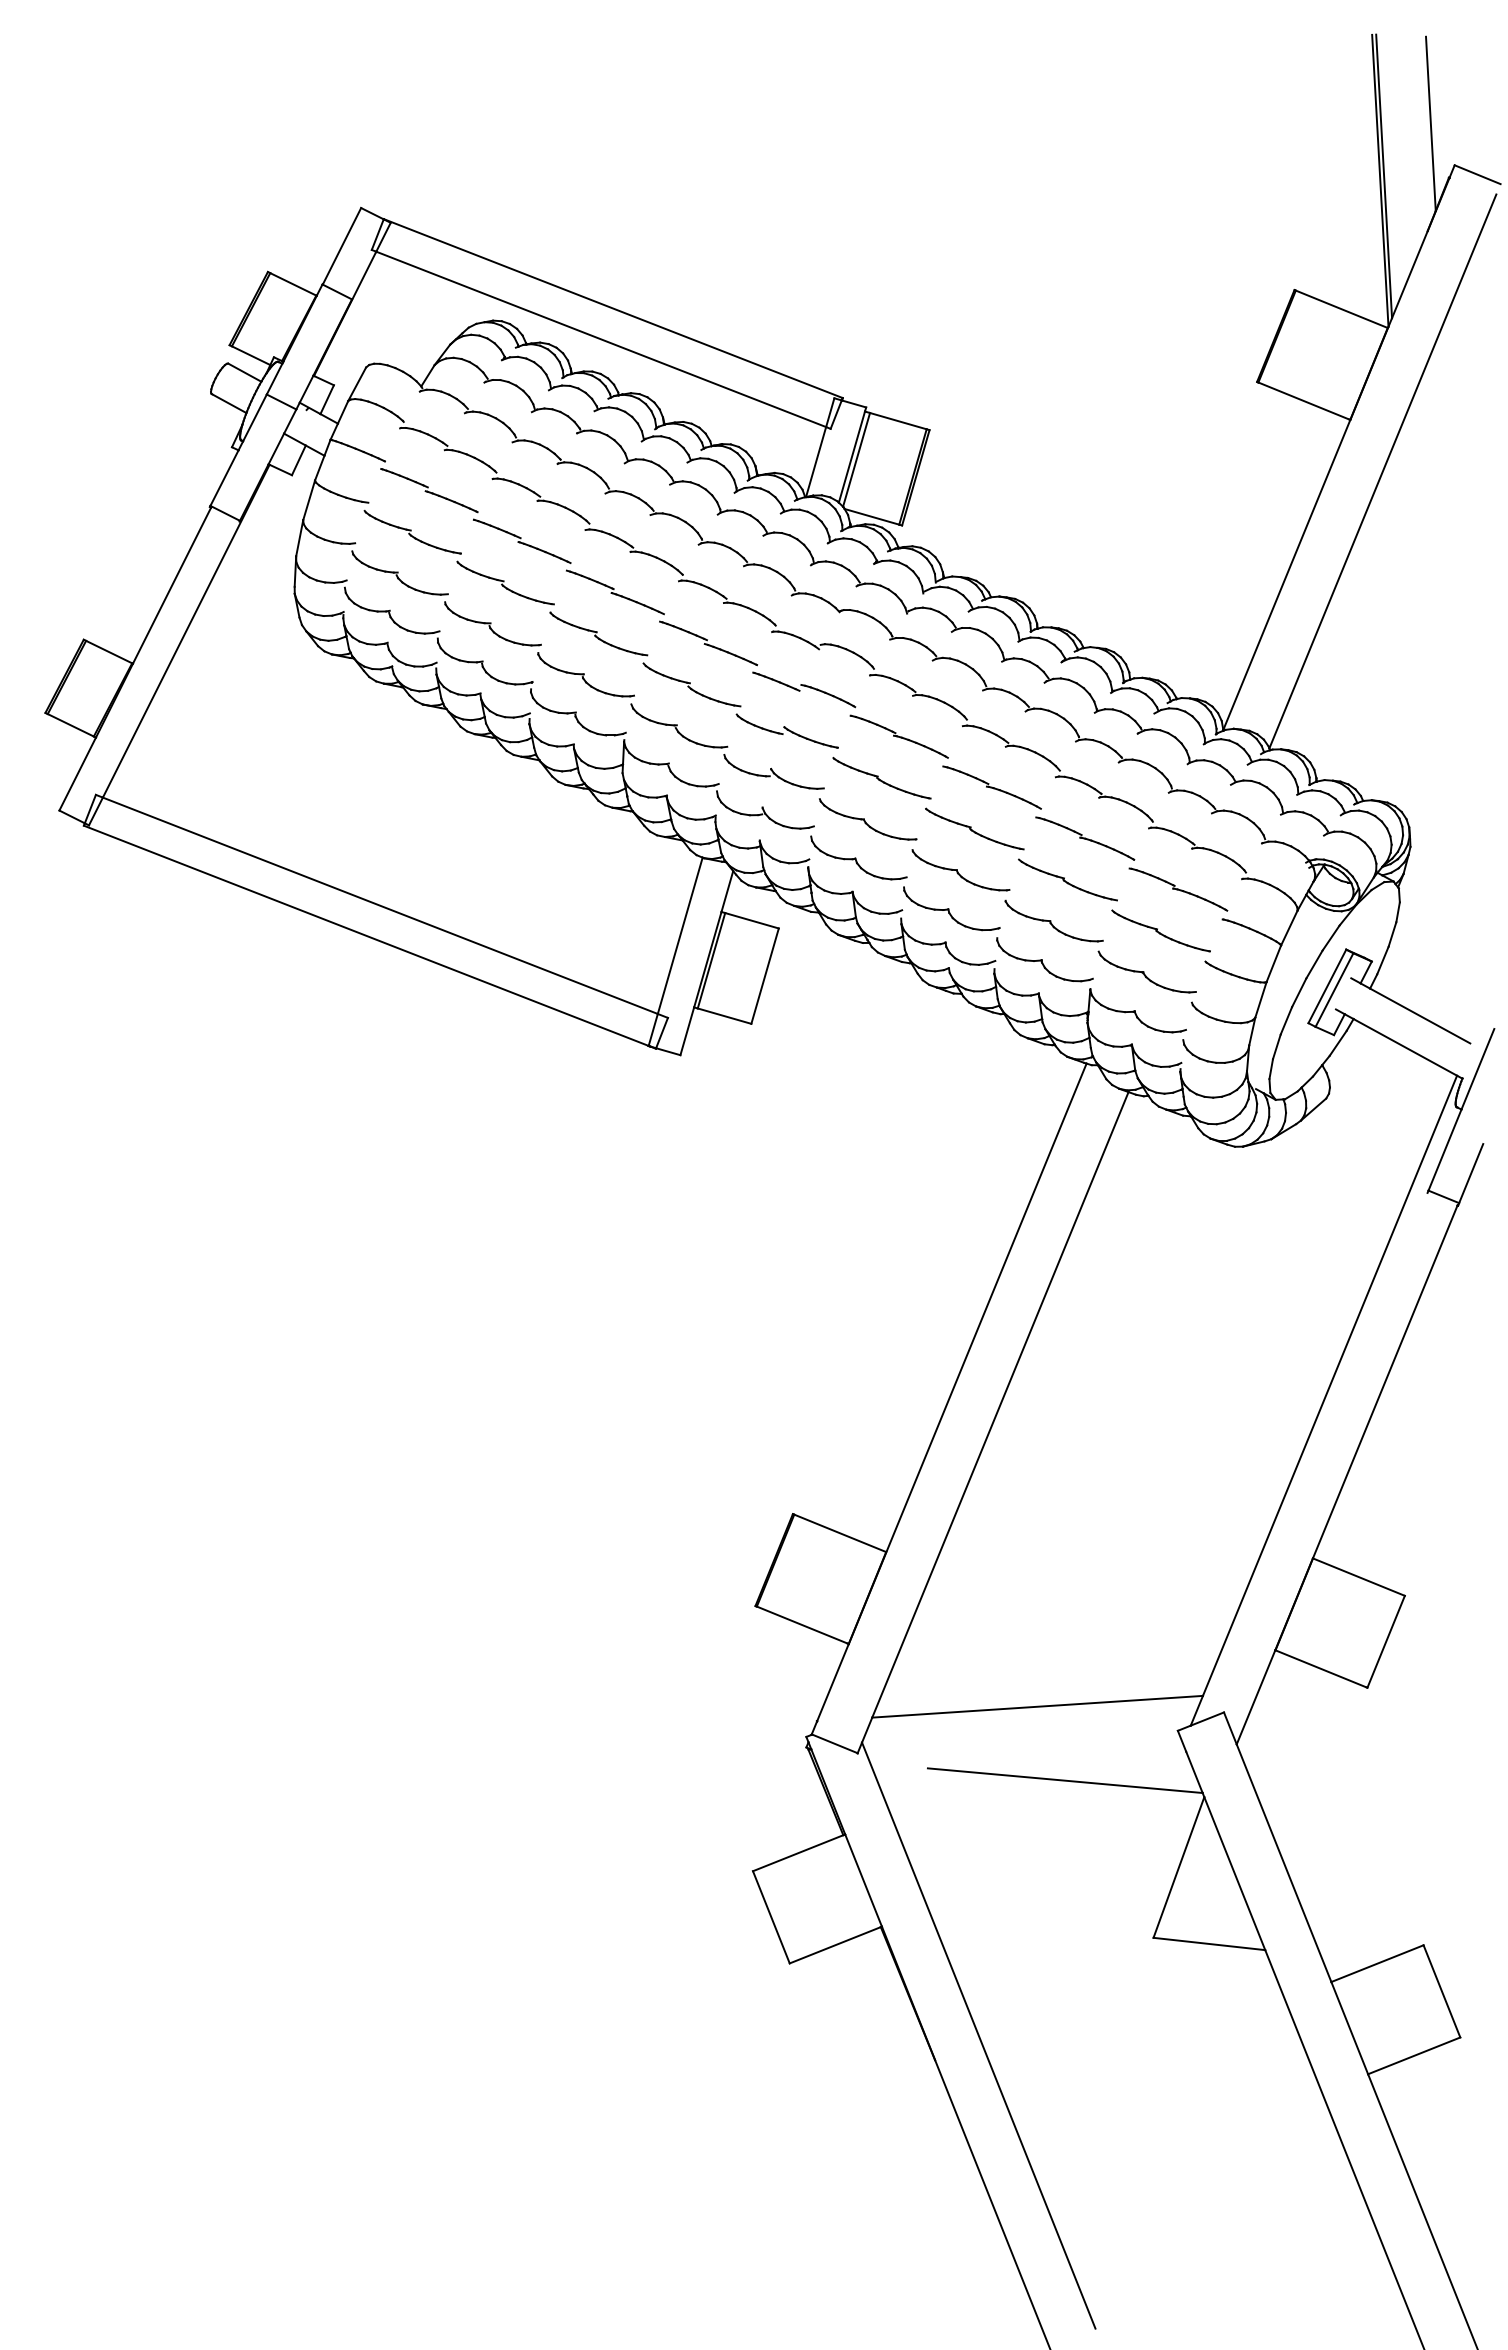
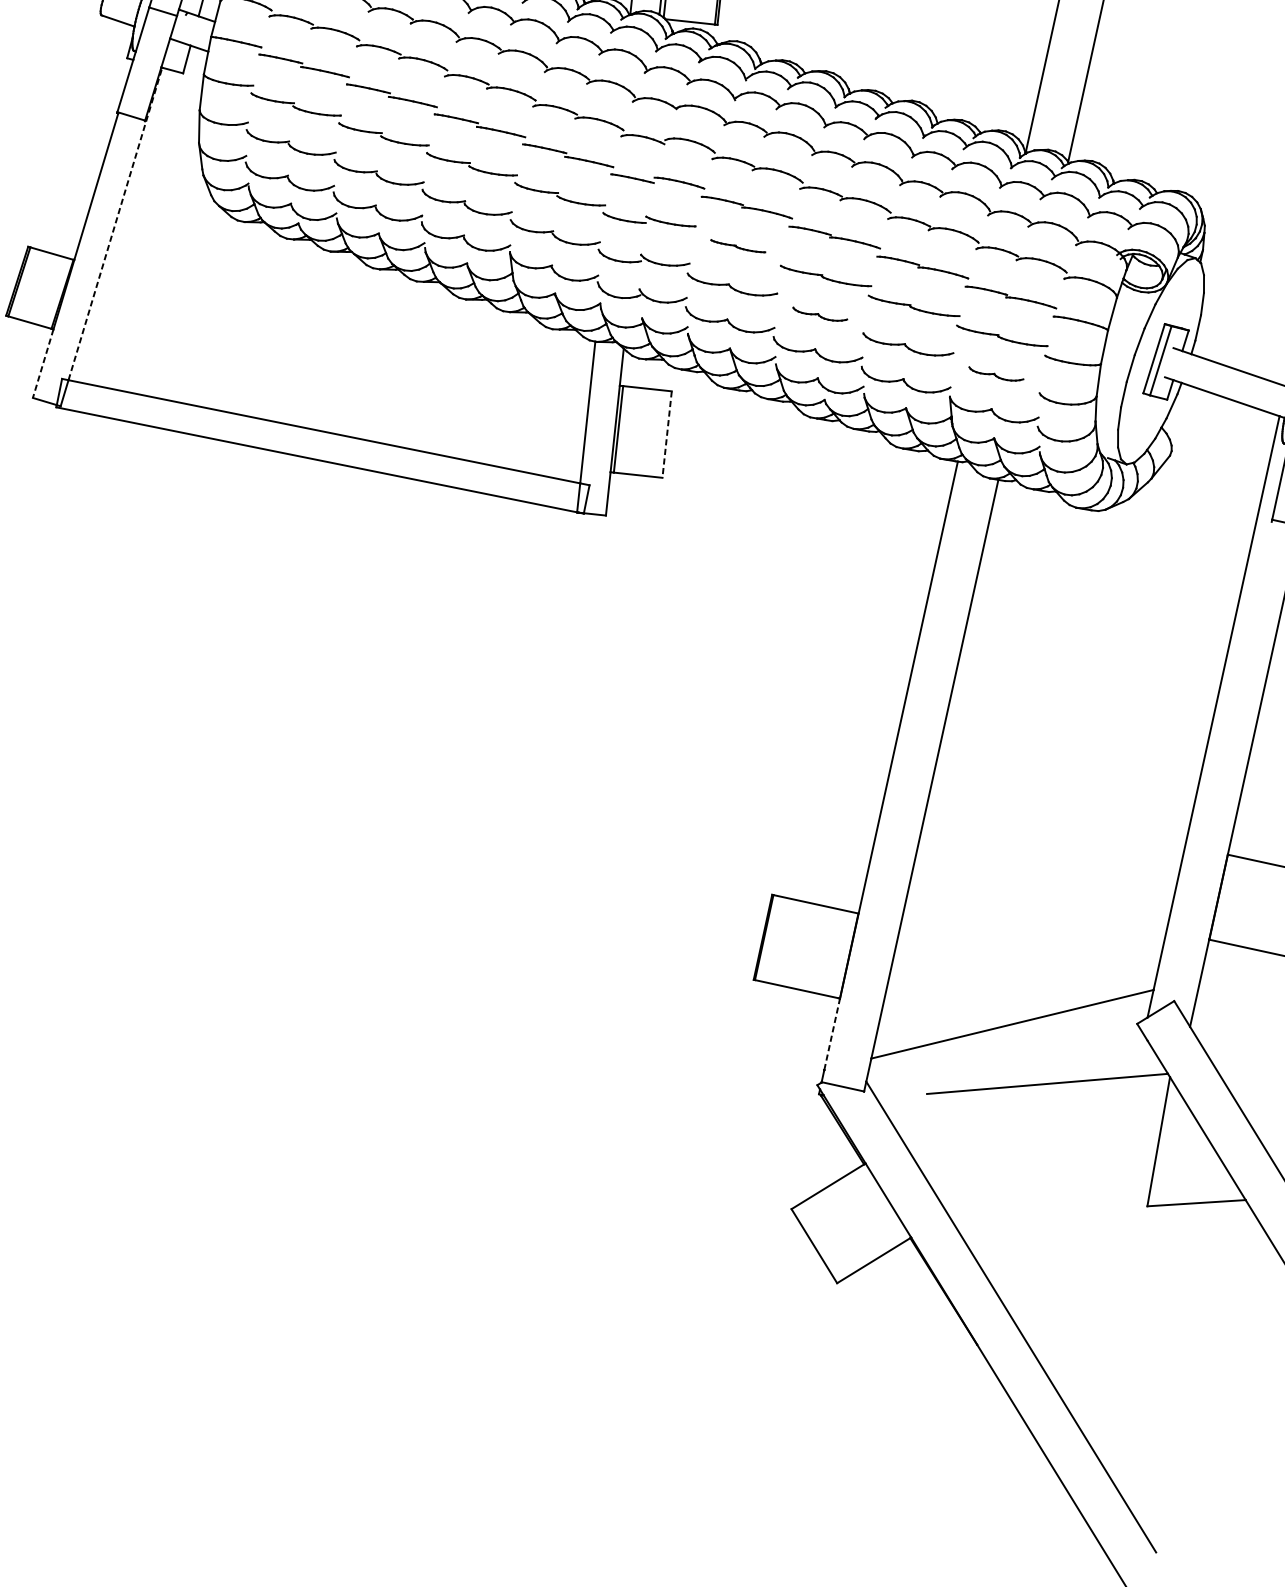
line: (186, 630) -> (115, 223), solid -> dashed
line: (77, 774) -> (43, 364), solid -> dashed
part: (881, 778) -> (737, 246), size x0.6
part: (960, 870) -> (819, 313), size x0.6
part: (1146, 971) -> (995, 373), size x0.6
line: (765, 976) -> (667, 434), solid -> dashed
line: (832, 1682) -> (831, 1034), solid -> dashed

